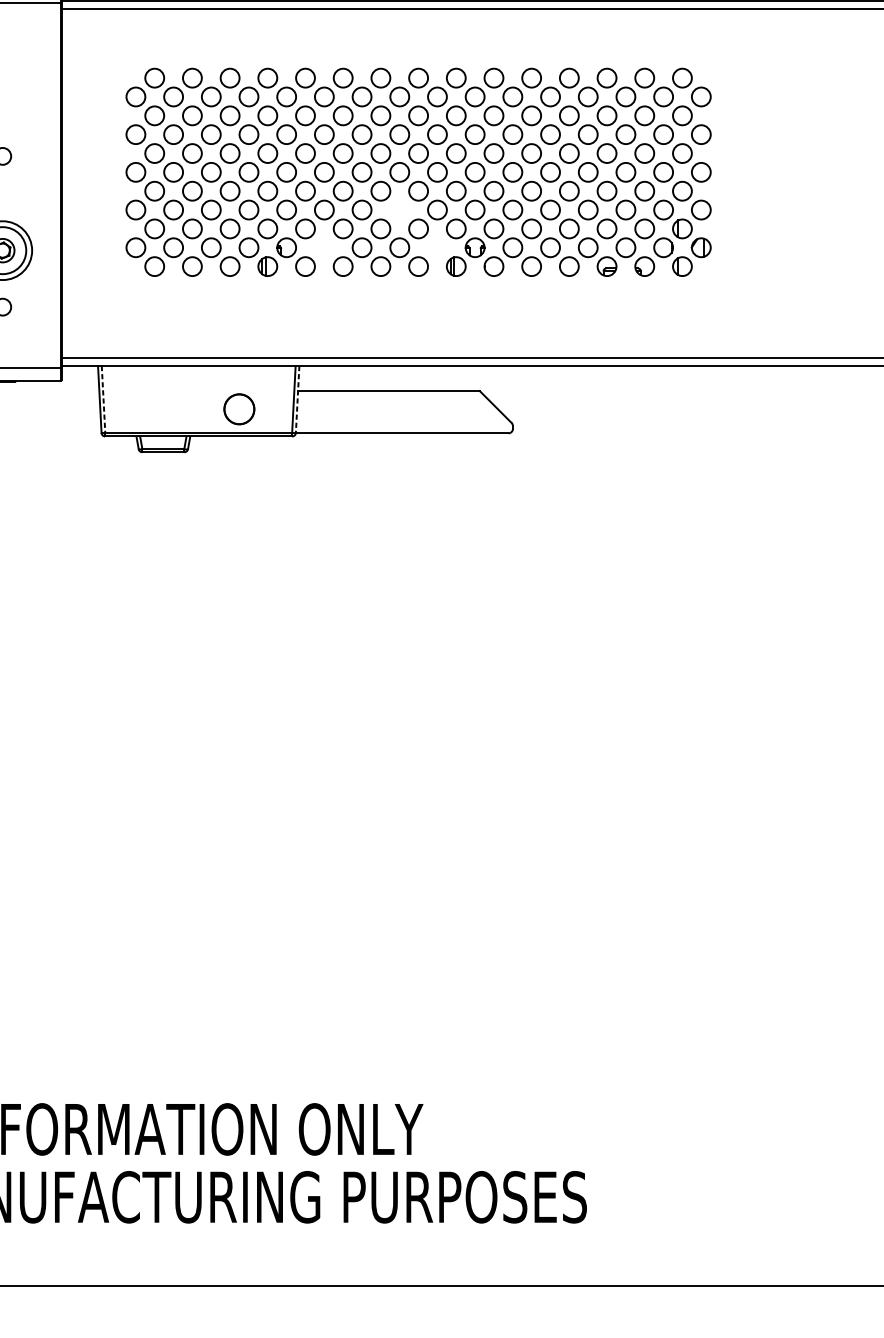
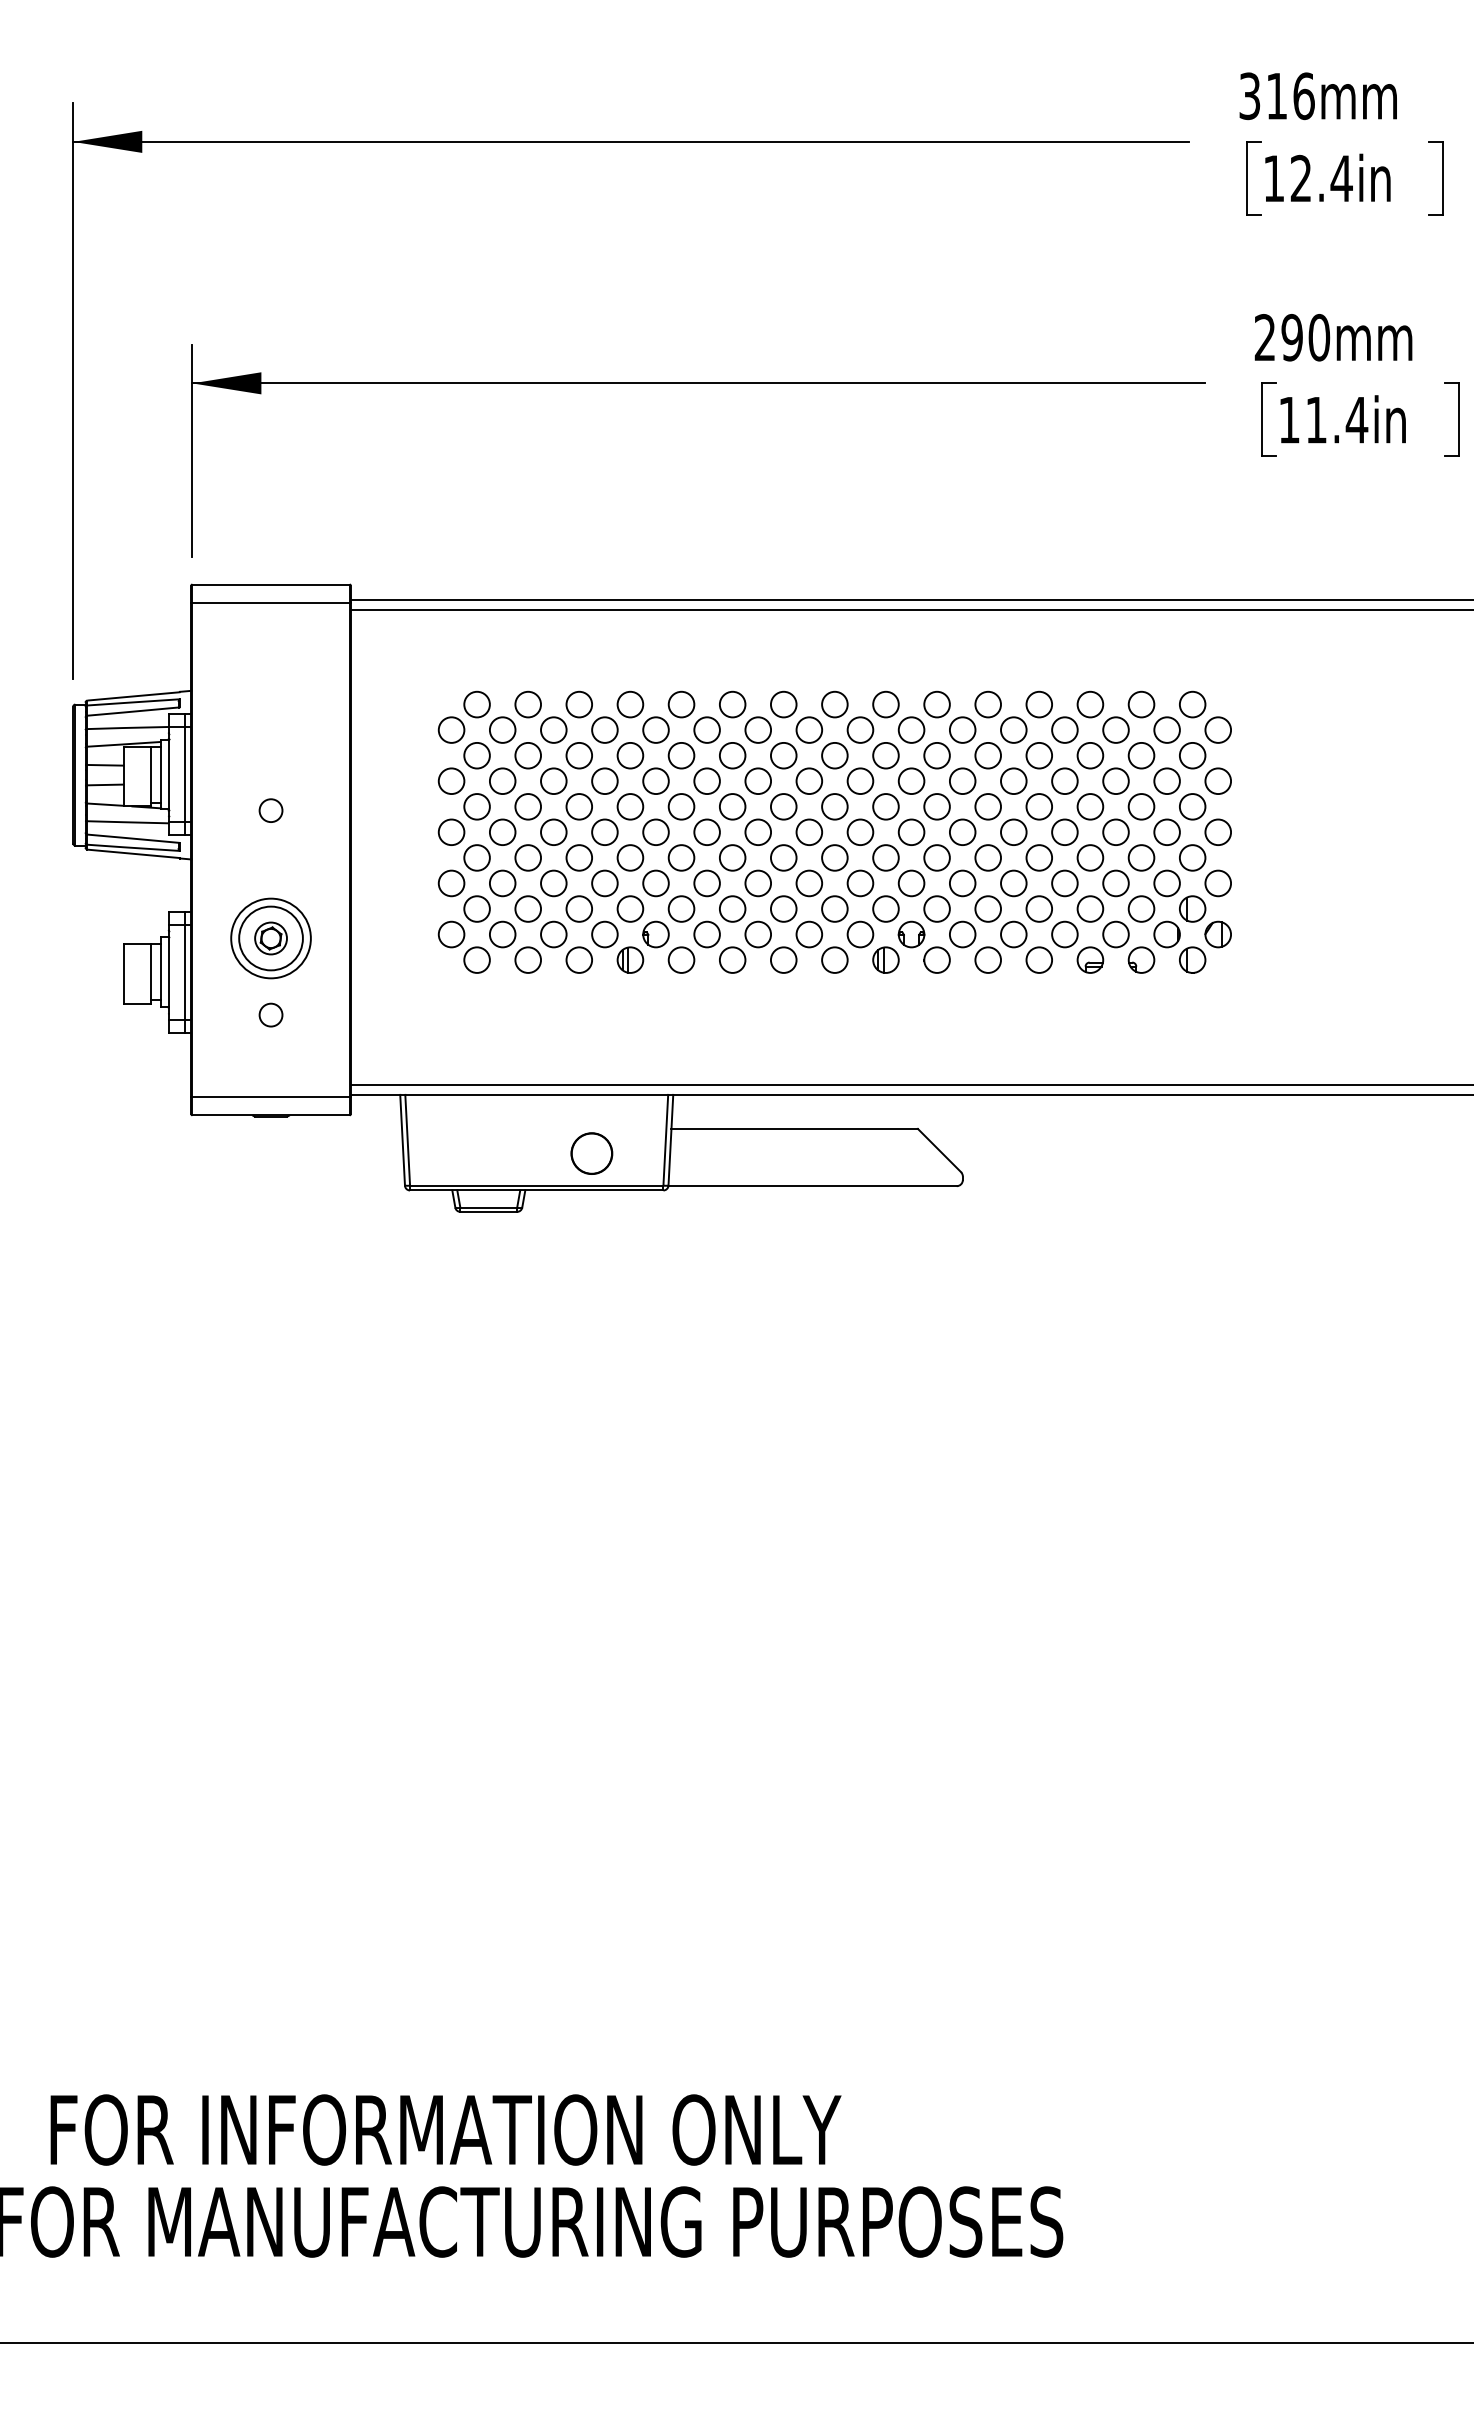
circle: (399, 210) -> (808, 883), added
circle: (323, 247) -> (706, 934), added
circle: (437, 247) -> (860, 934), added
line: (103, 399) -> (407, 1140), dashed -> solid
line: (297, 399) -> (670, 1140), dashed -> solid

